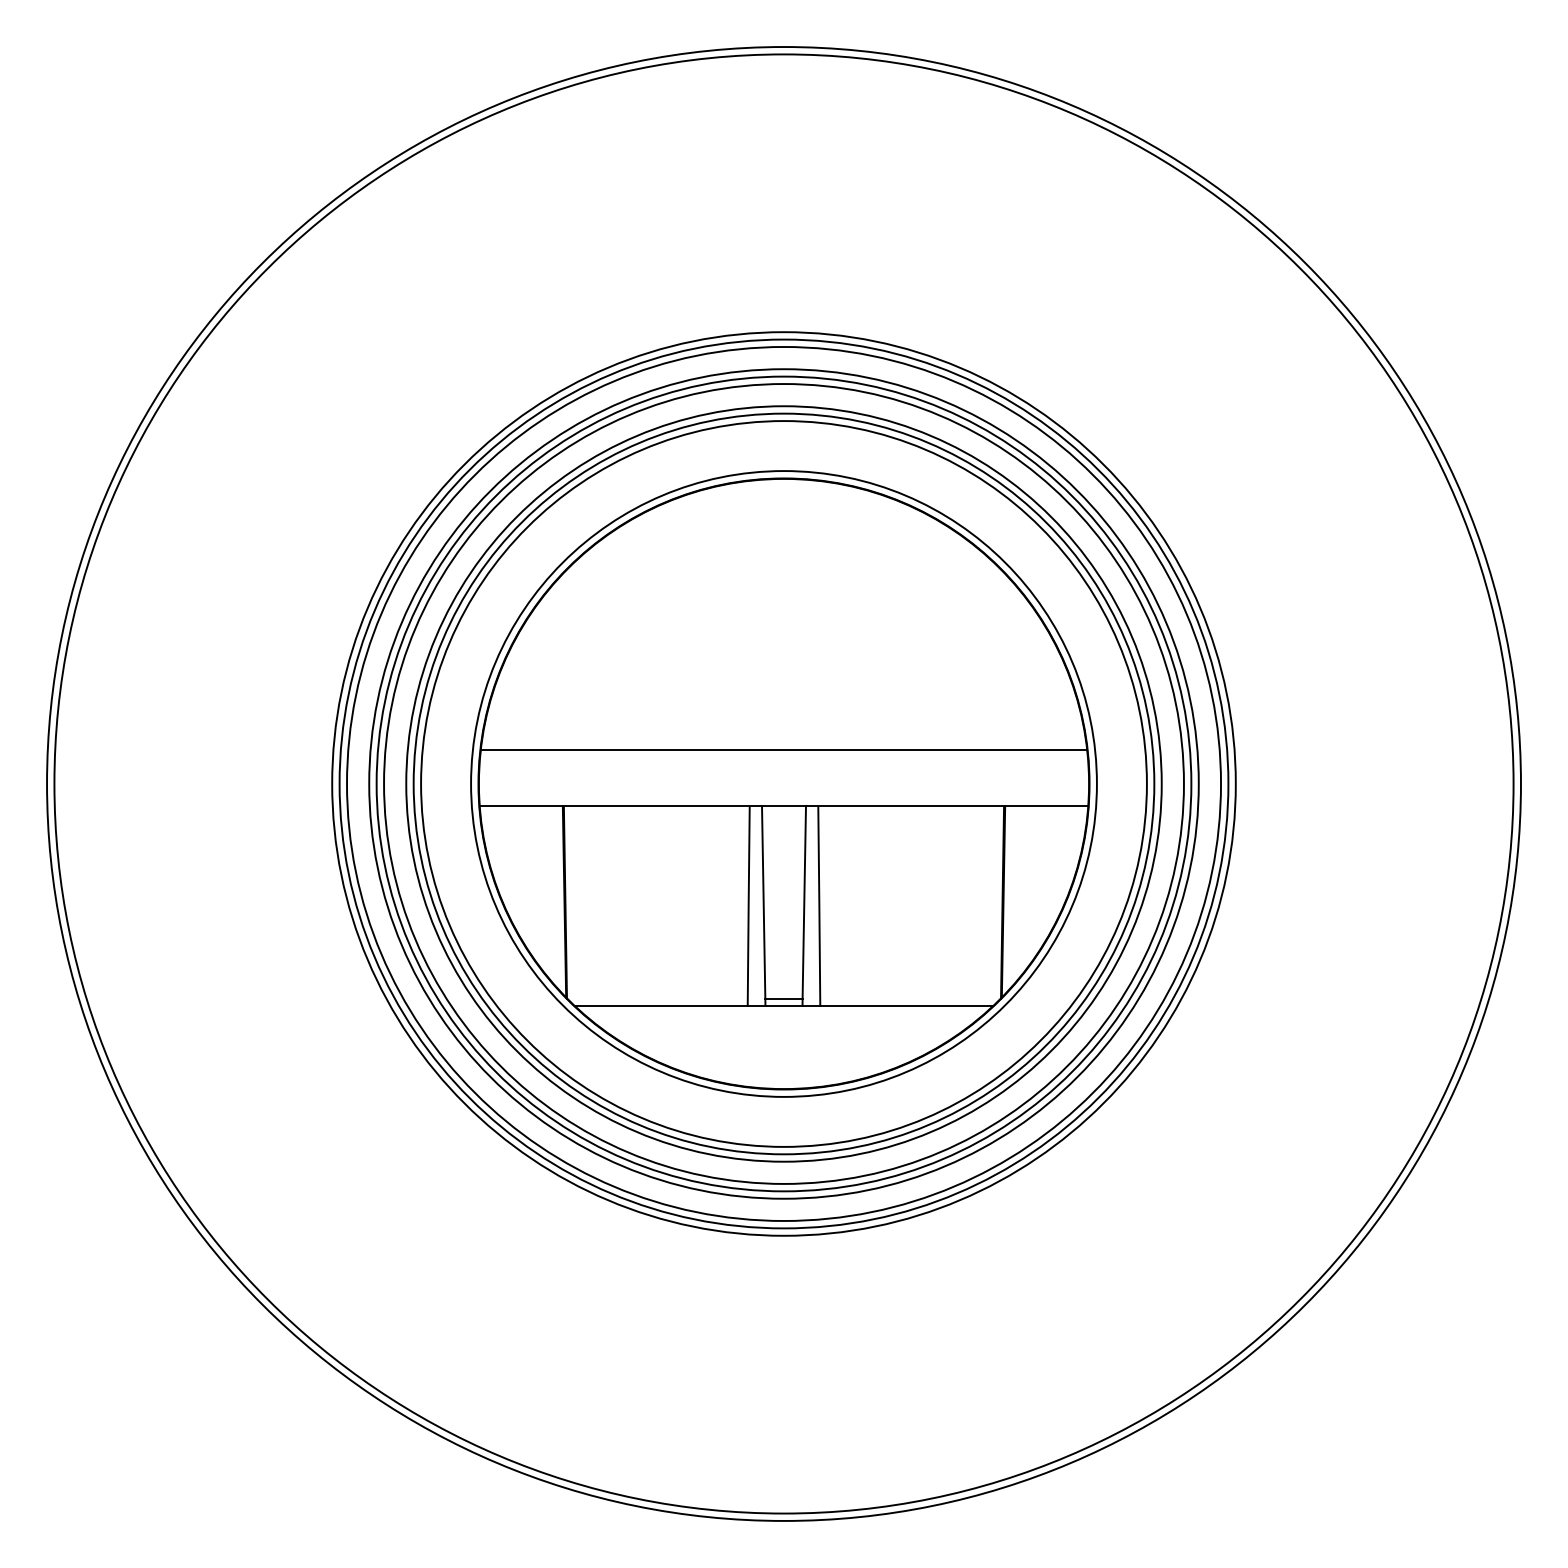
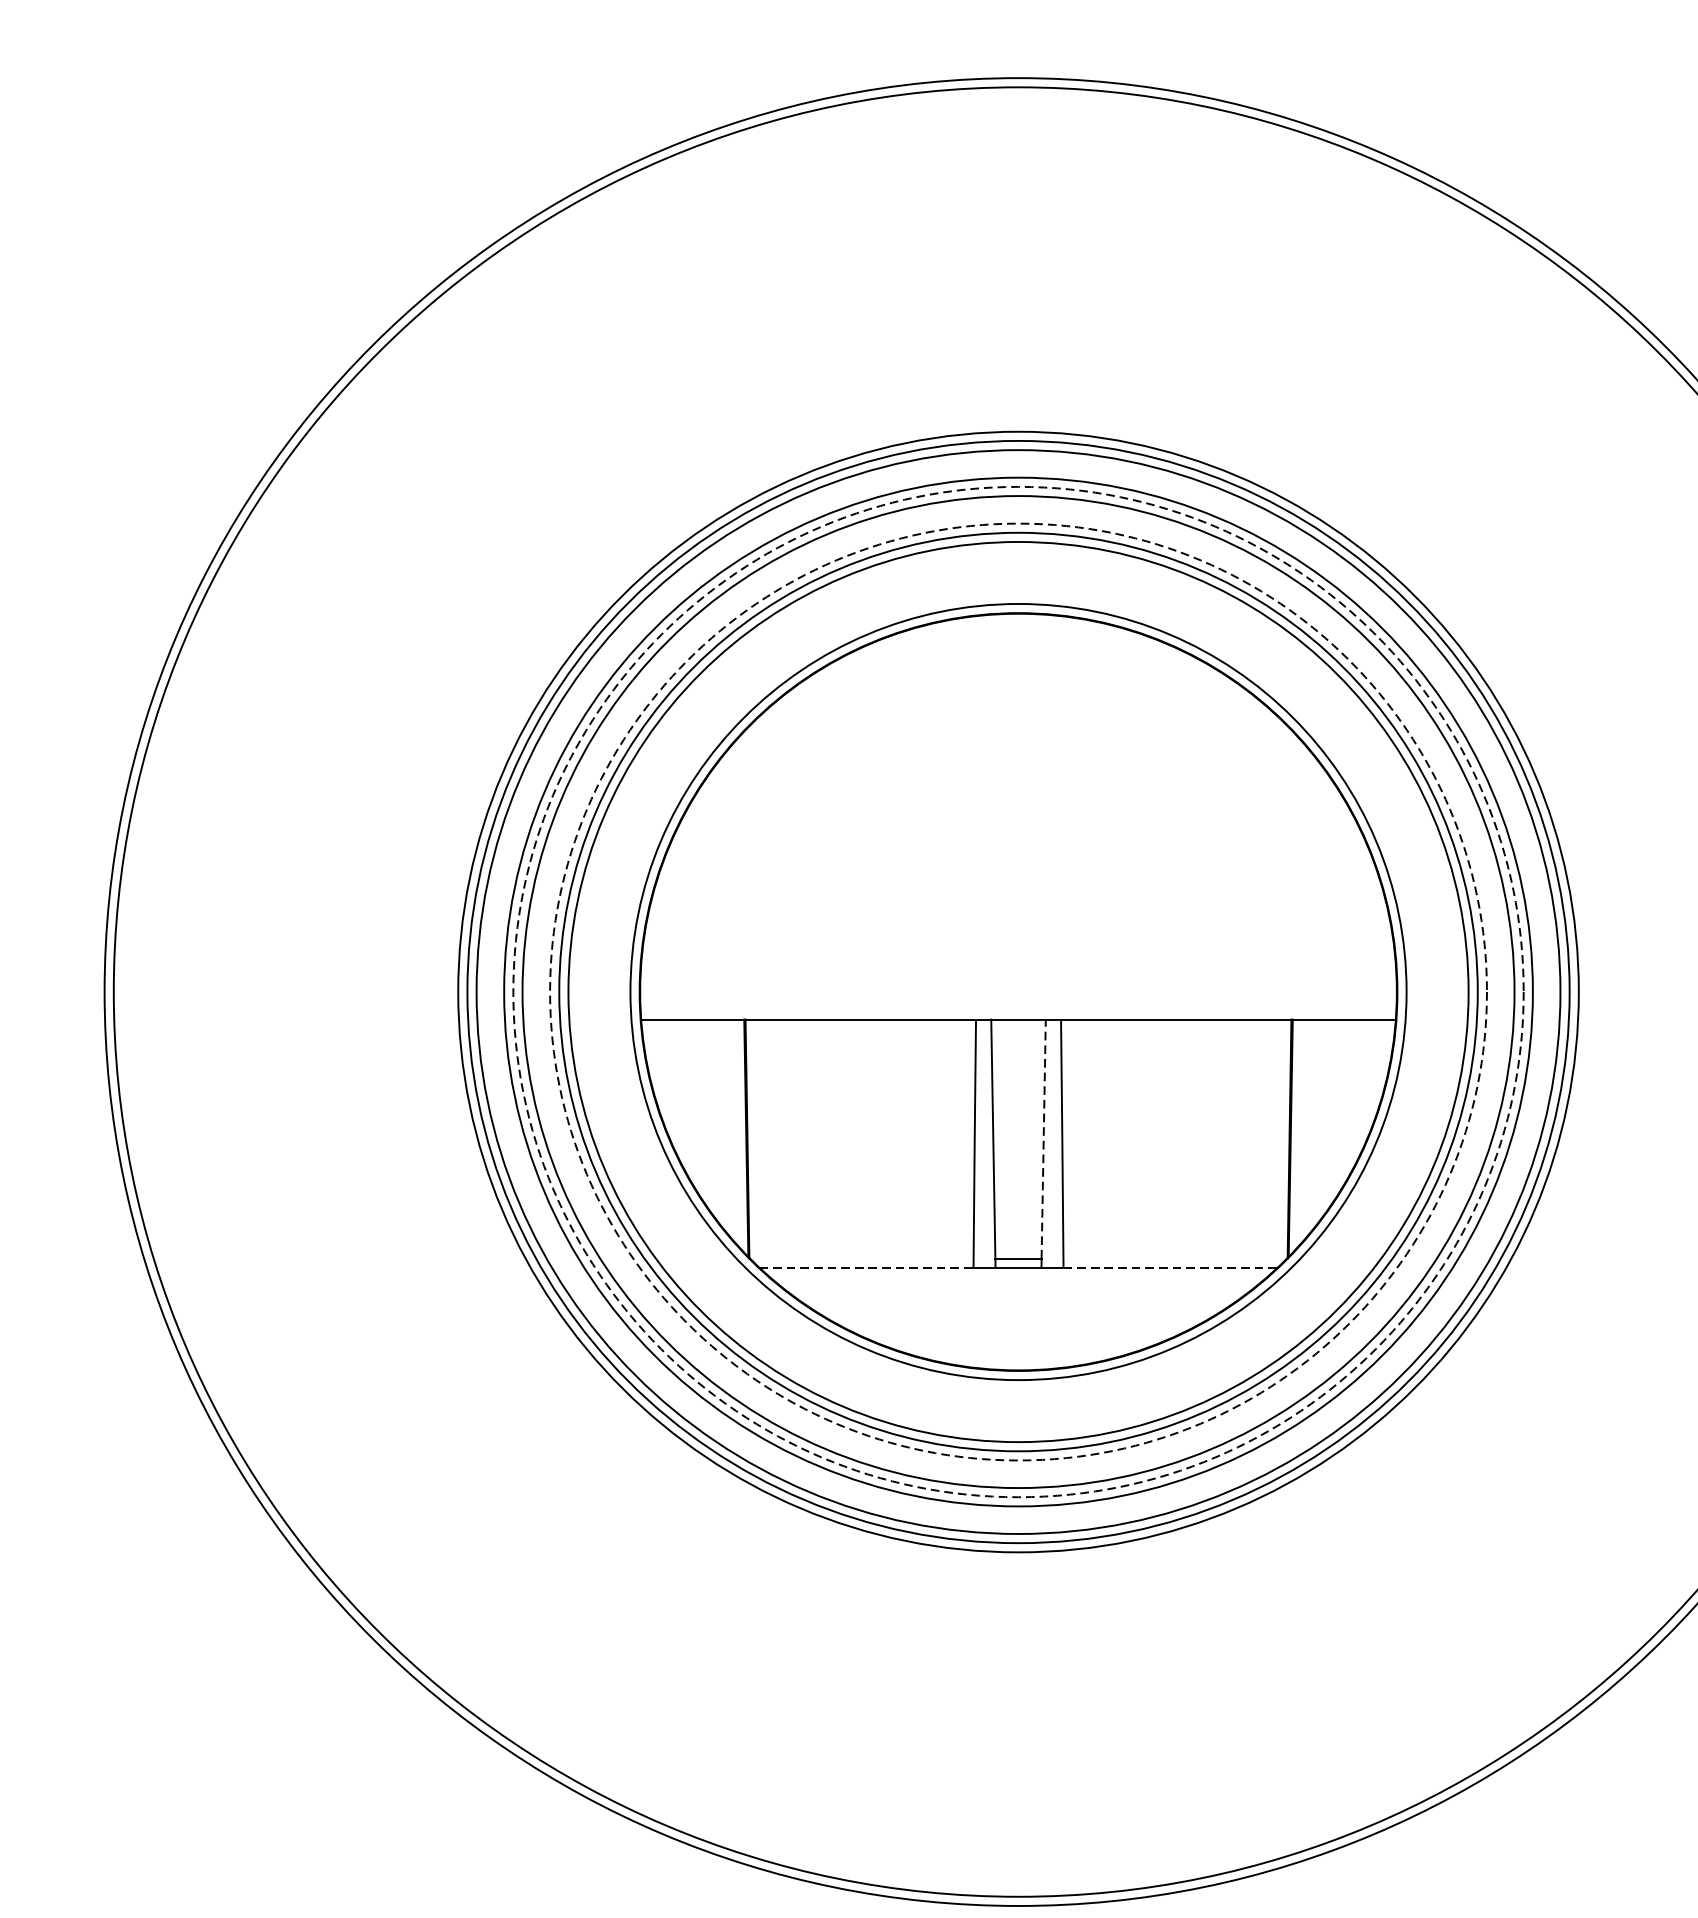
line: (783, 750) -> (1017, 950), removed
circle: (783, 783) -> (1017, 991), solid -> dashed
circle: (783, 783) -> (1017, 991), solid -> dashed
line: (804, 902) -> (1043, 1139), solid -> dashed
line: (661, 1006) -> (866, 1267), solid -> dashed
line: (907, 1006) -> (1171, 1267), solid -> dashed

